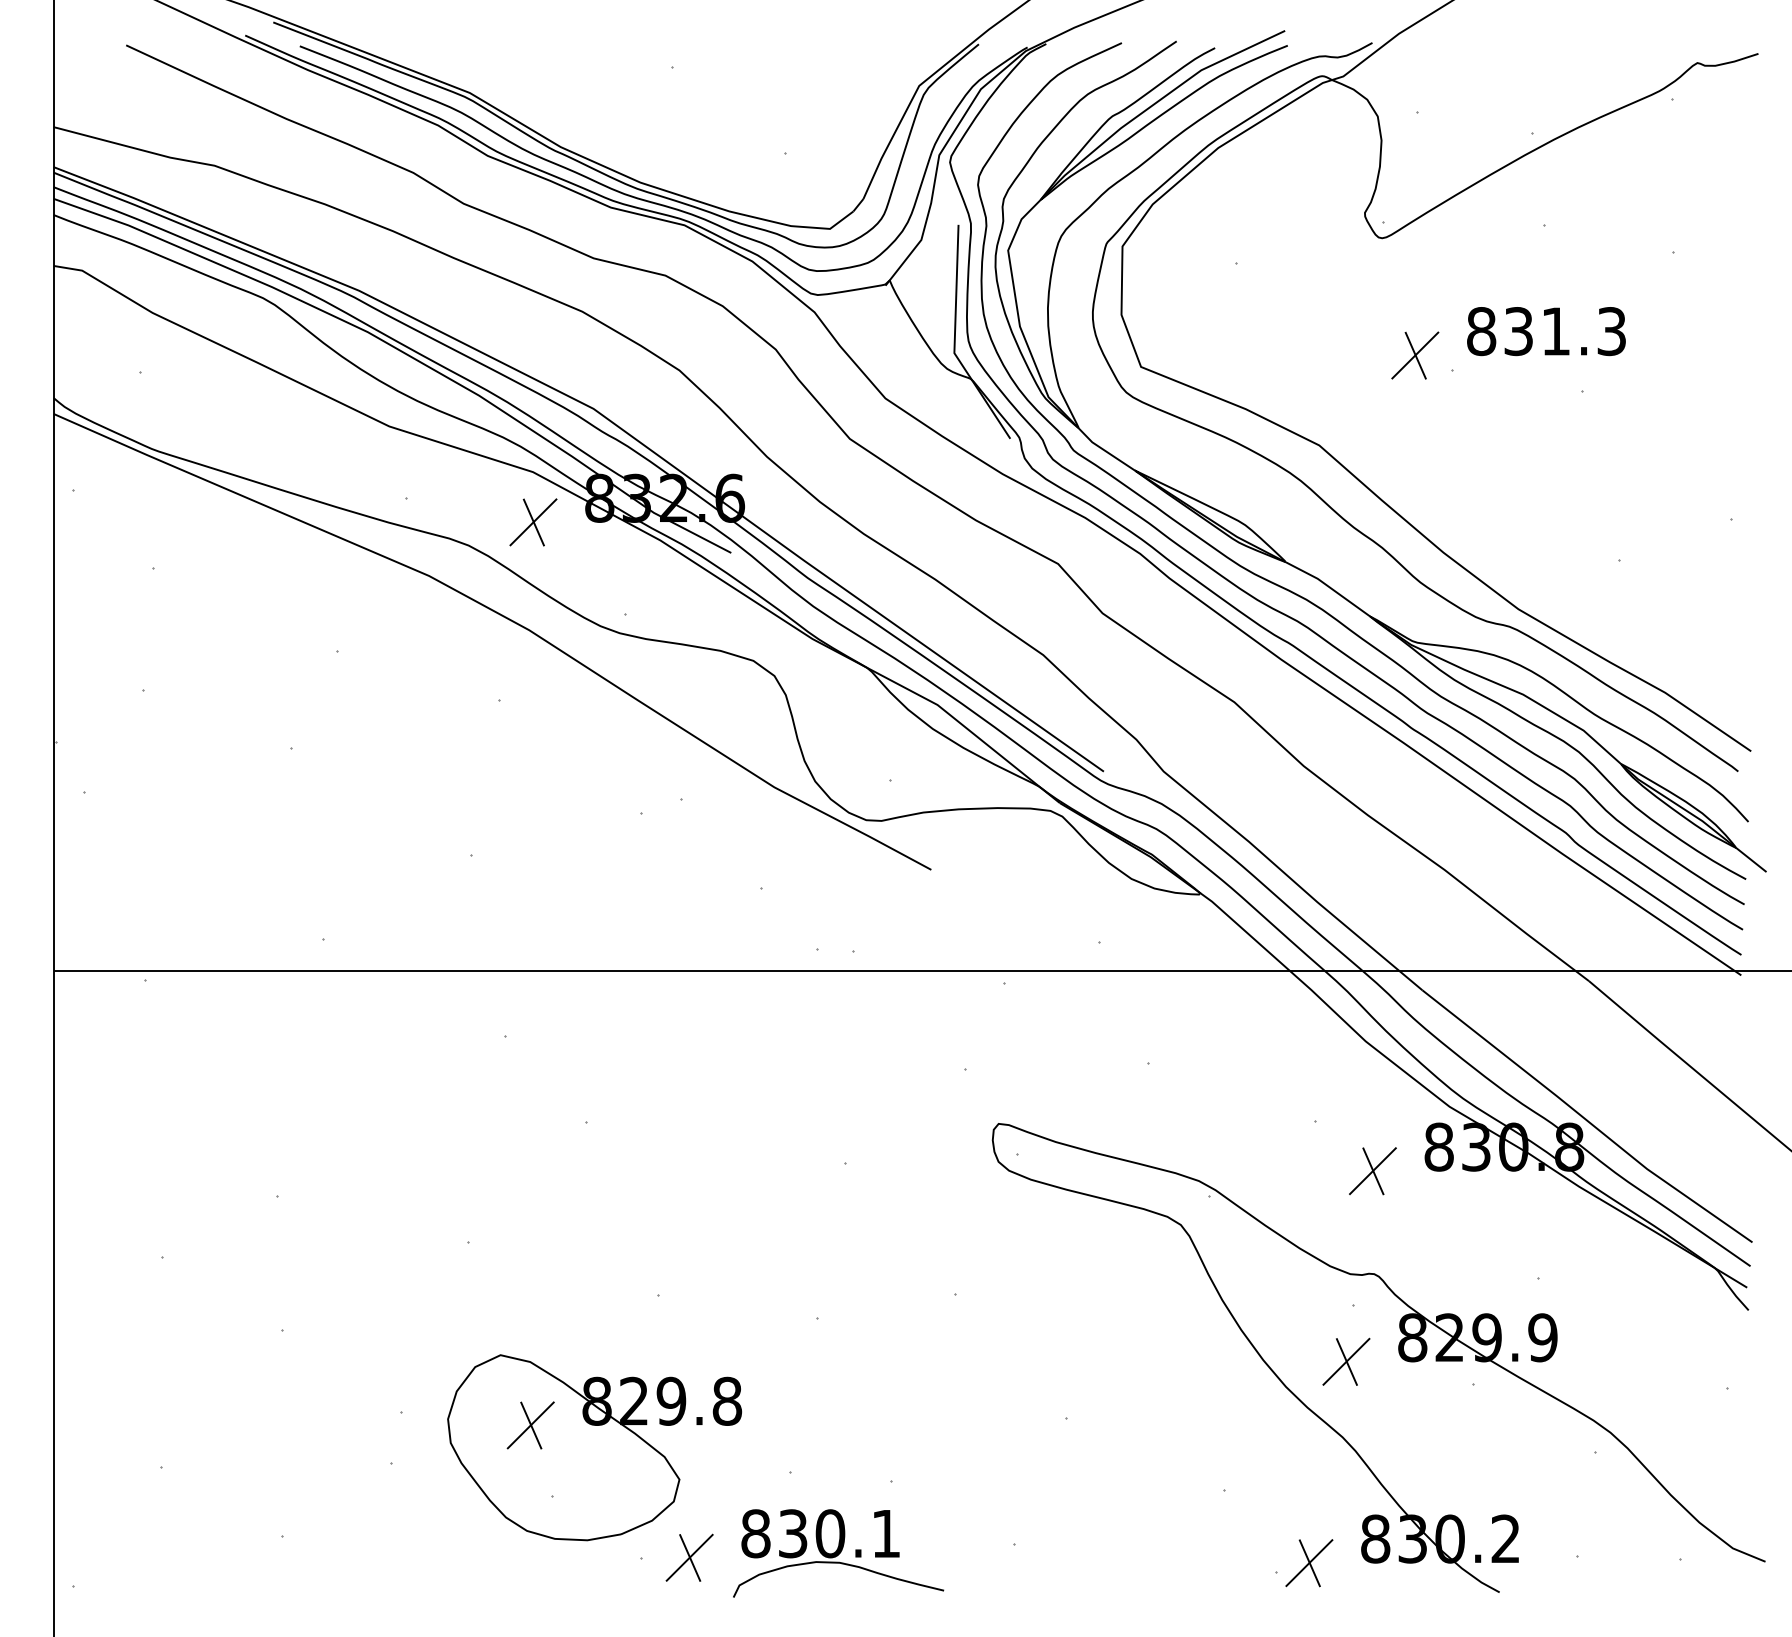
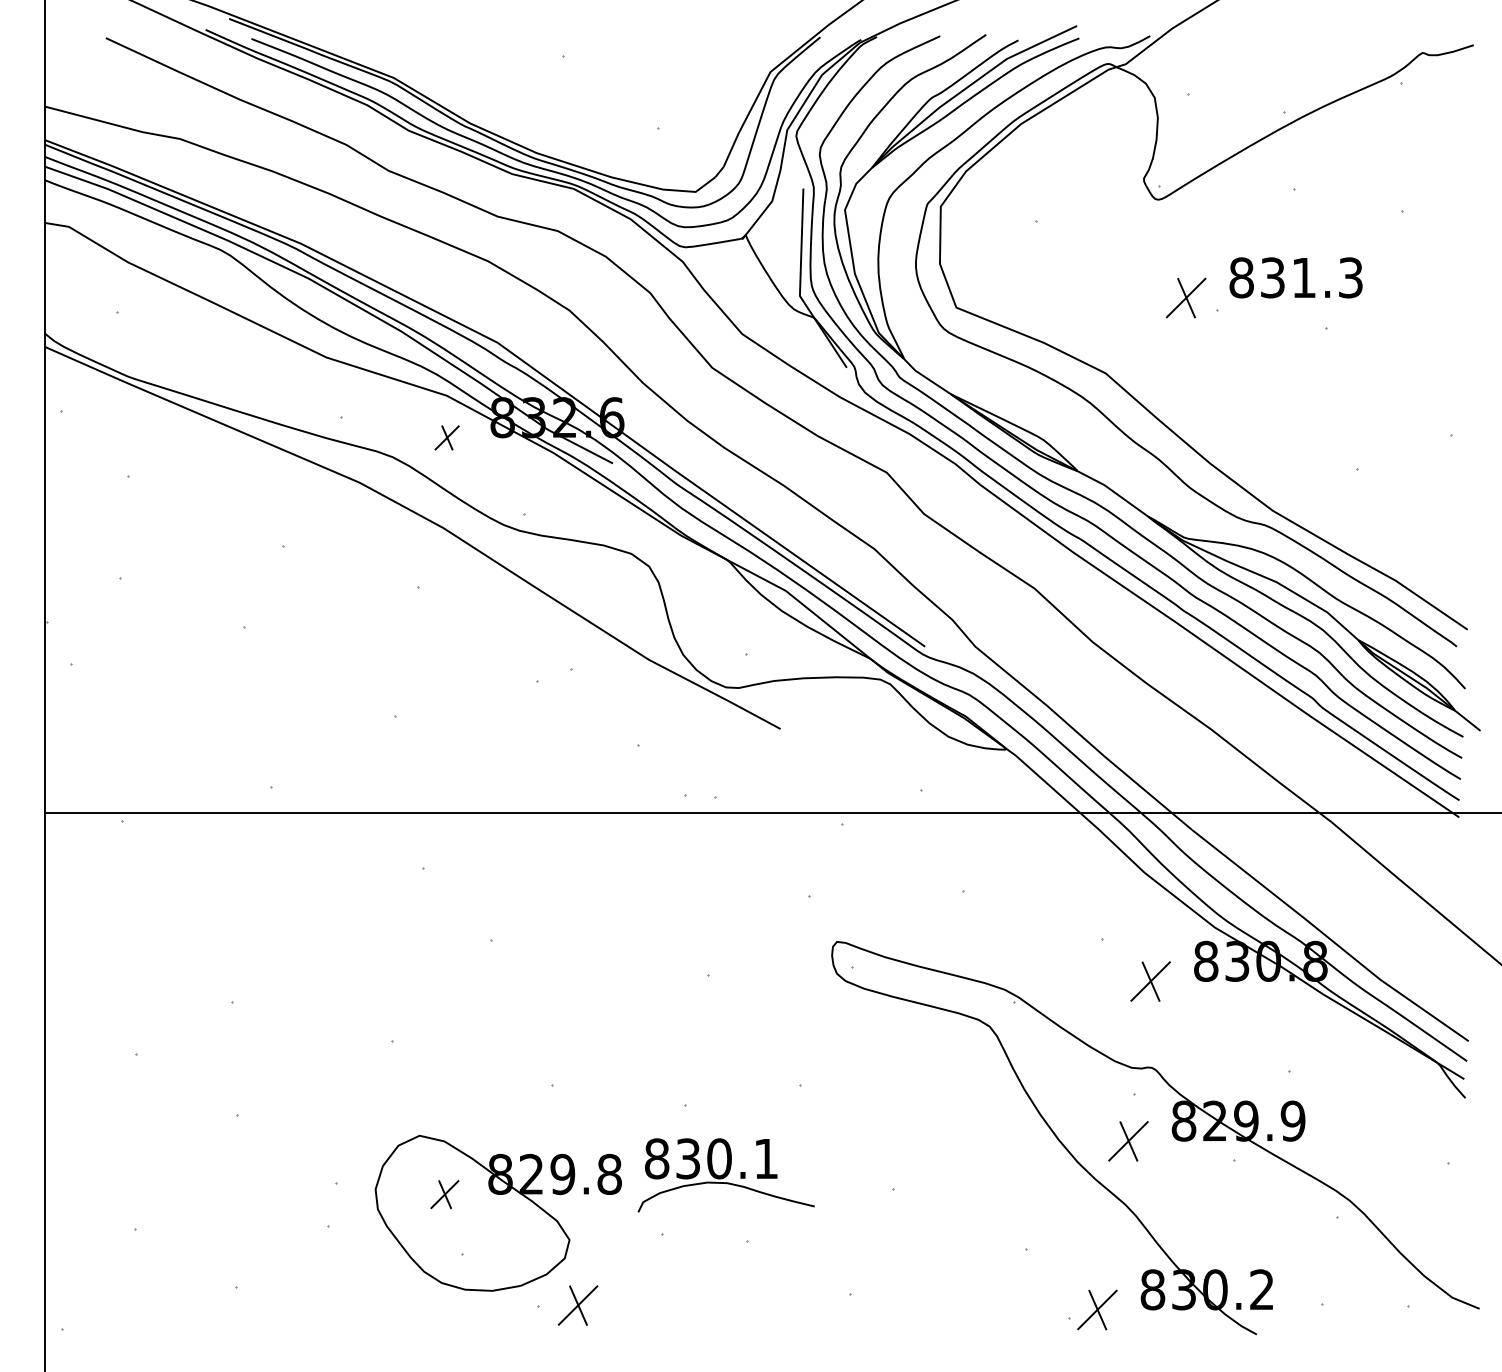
part: (533, 522) -> (447, 437), size x0.6
part: (530, 1425) -> (444, 1194), size x0.7
part: (838, 1553) -> (726, 1175), moved

